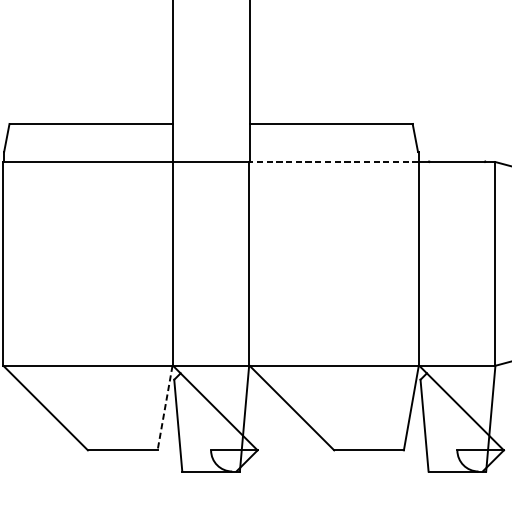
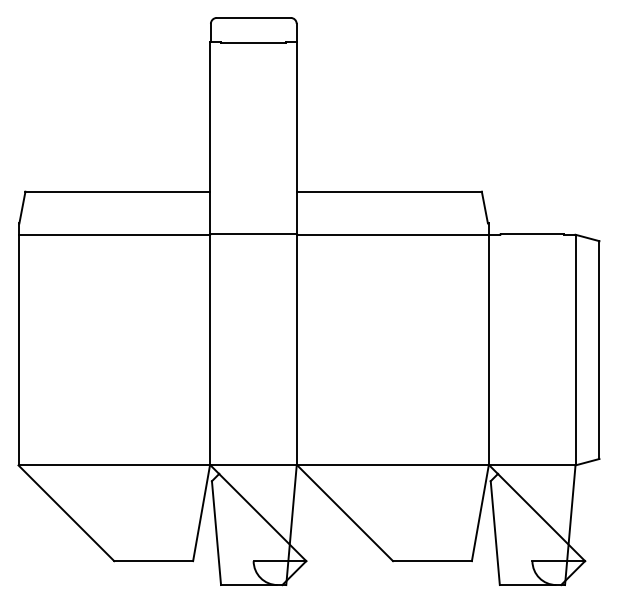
line: (333, 161) -> (392, 234), dashed -> solid
line: (165, 408) -> (201, 513), dashed -> solid

